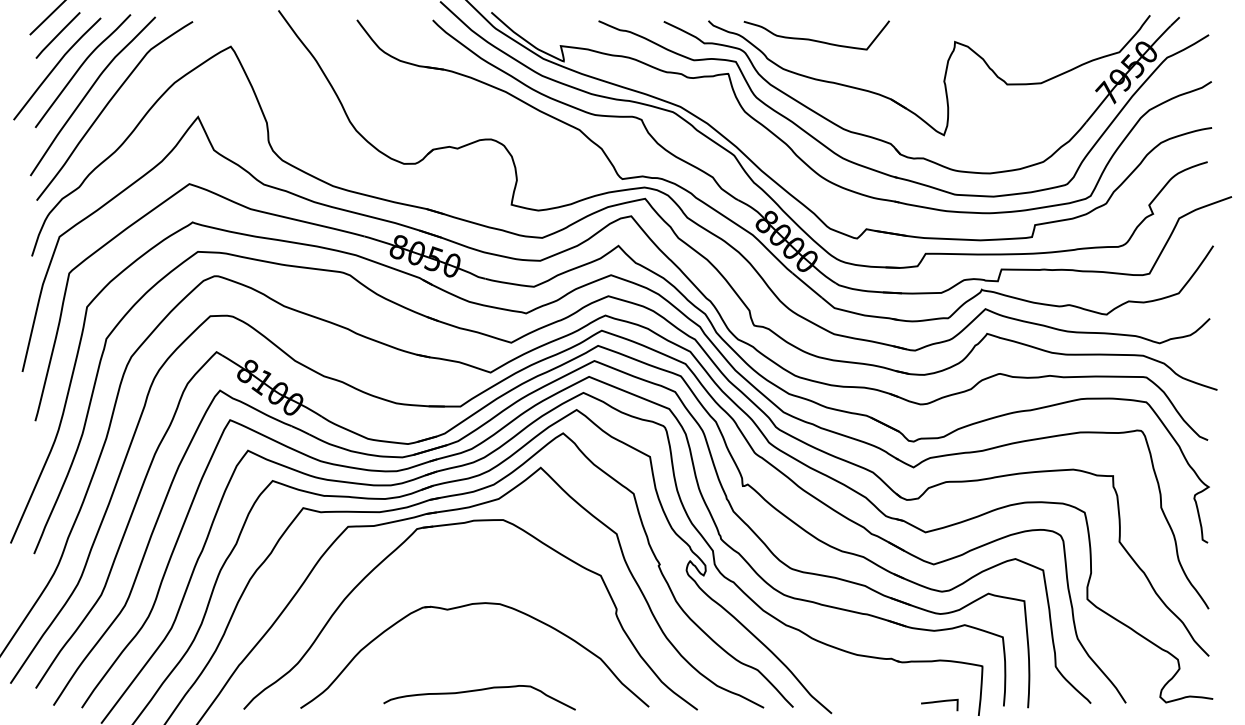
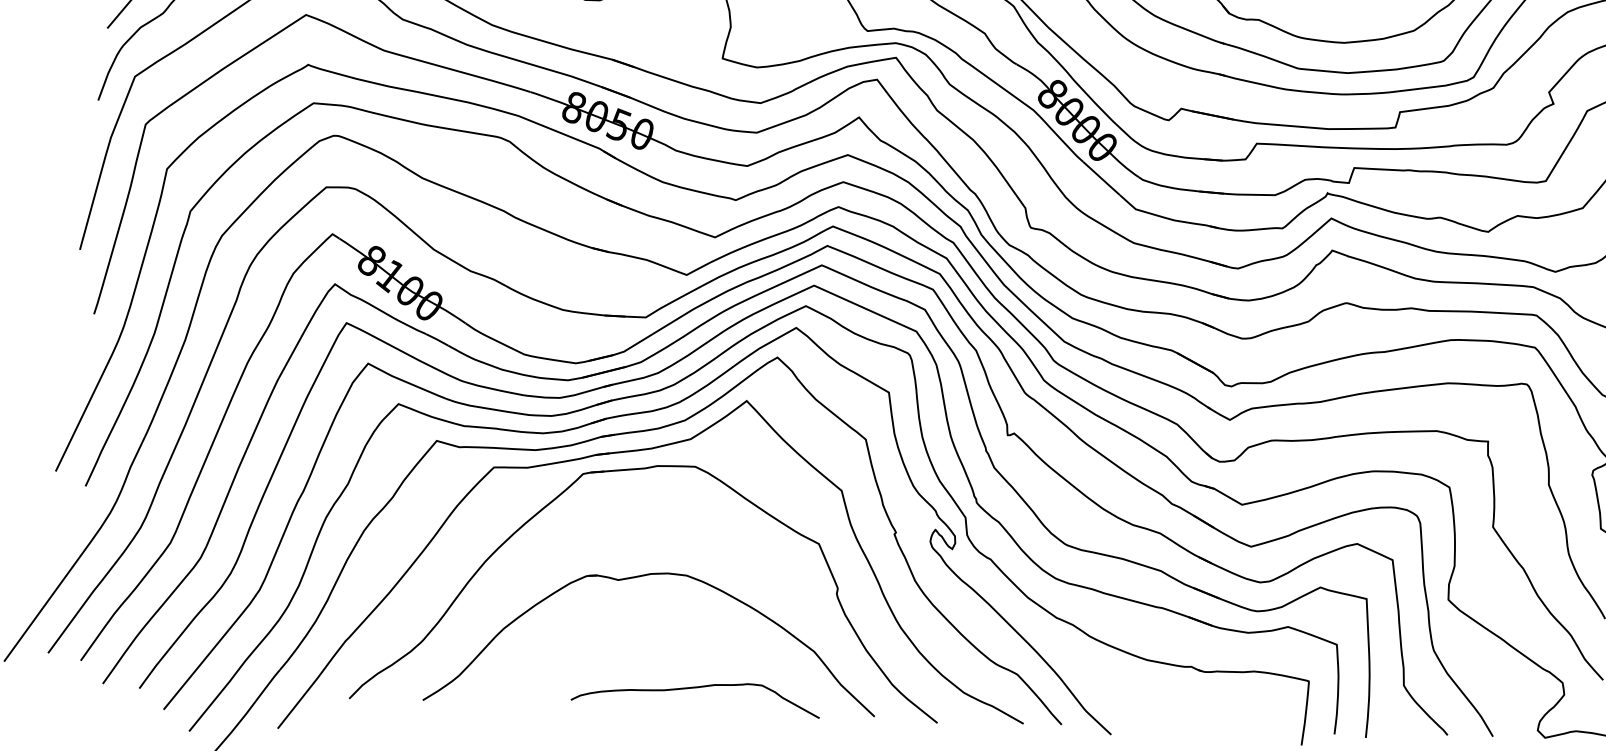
curve: (477, 691) -> (693, 689), moved
curve: (939, 702) -> (1251, 725), removed

